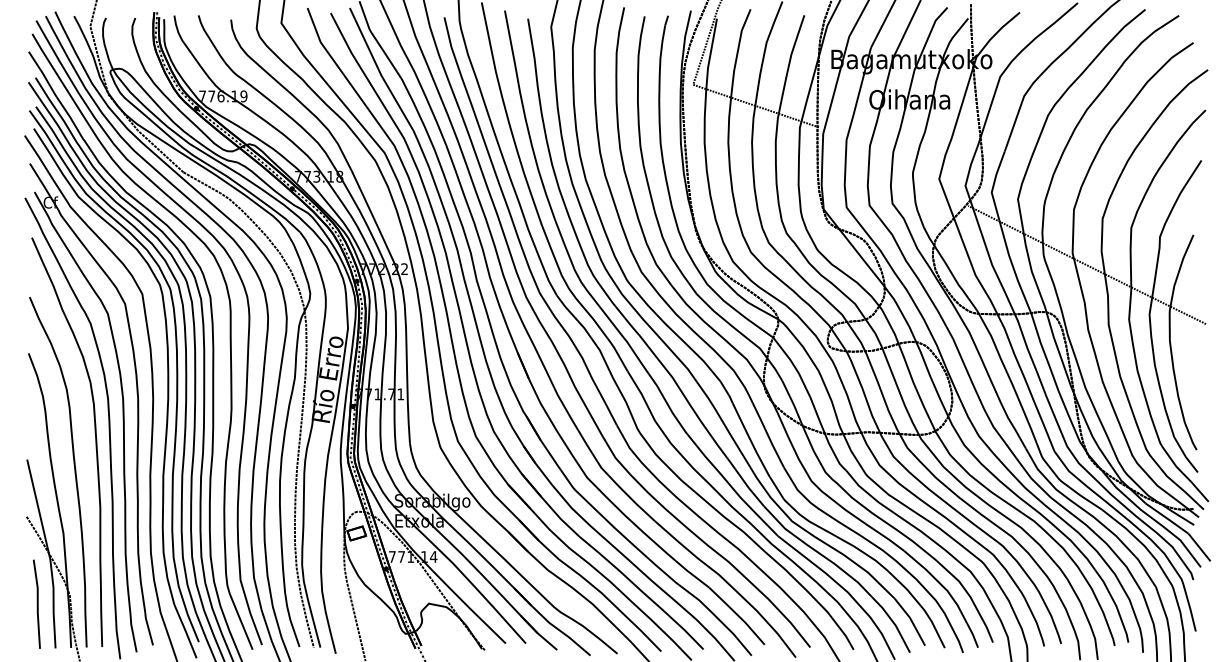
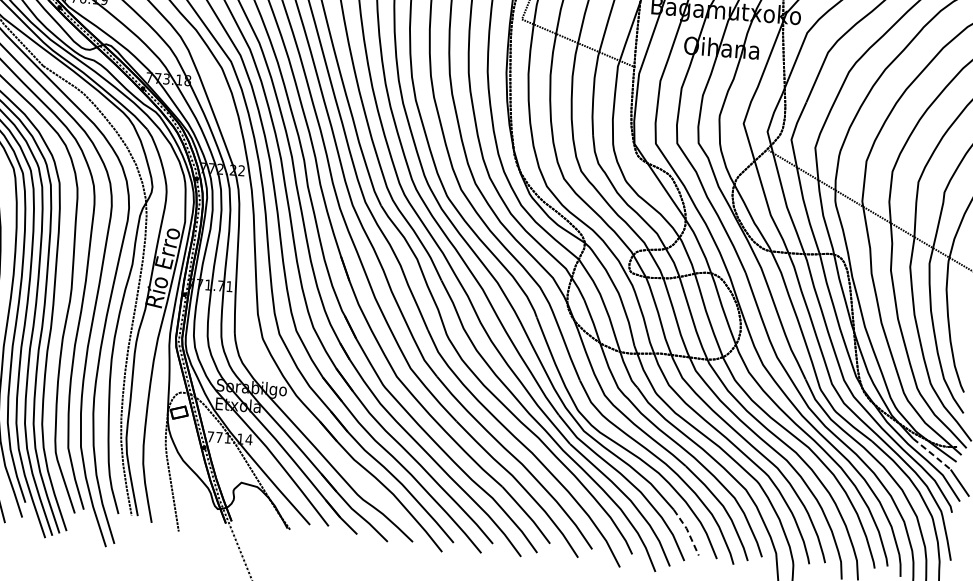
line: (1167, 518) -> (932, 454), solid -> dashed
line: (911, 620) -> (687, 531), solid -> dashed

